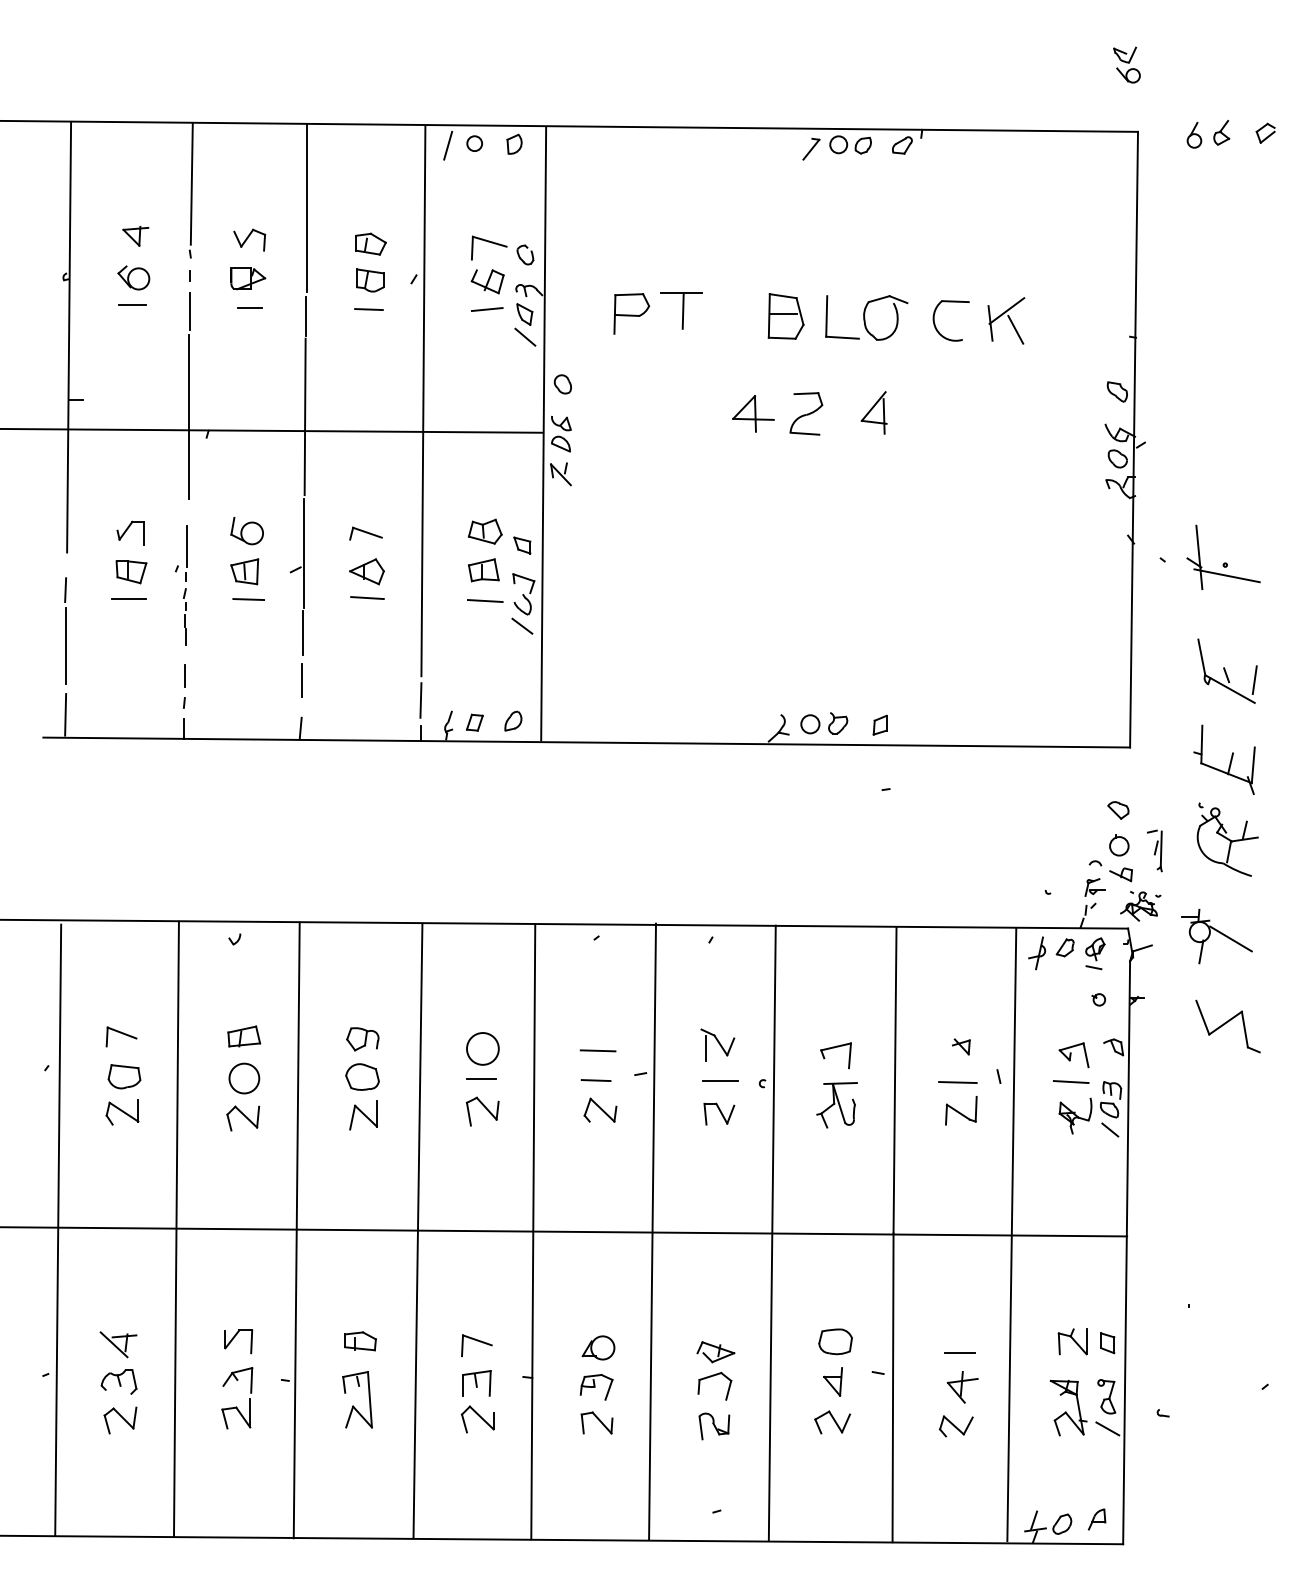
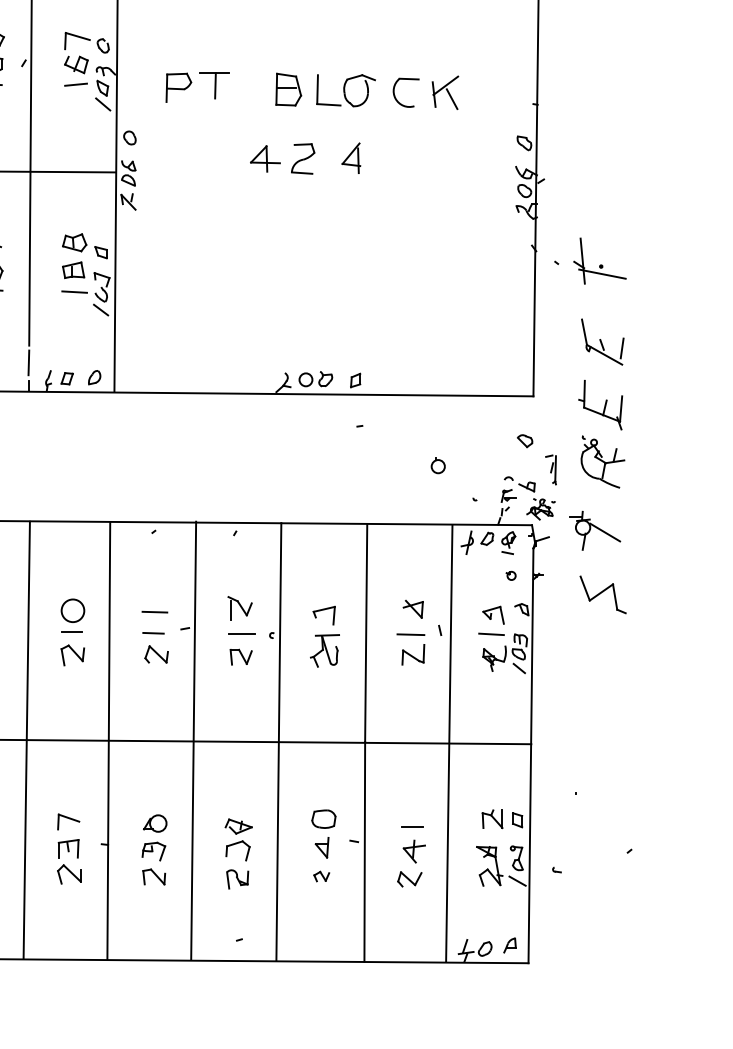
part: (1119, 845) -> (438, 466), moved
part: (961, 1046) -> (413, 609), size x1.6
part: (832, 1422) -> (321, 876), size x0.6

